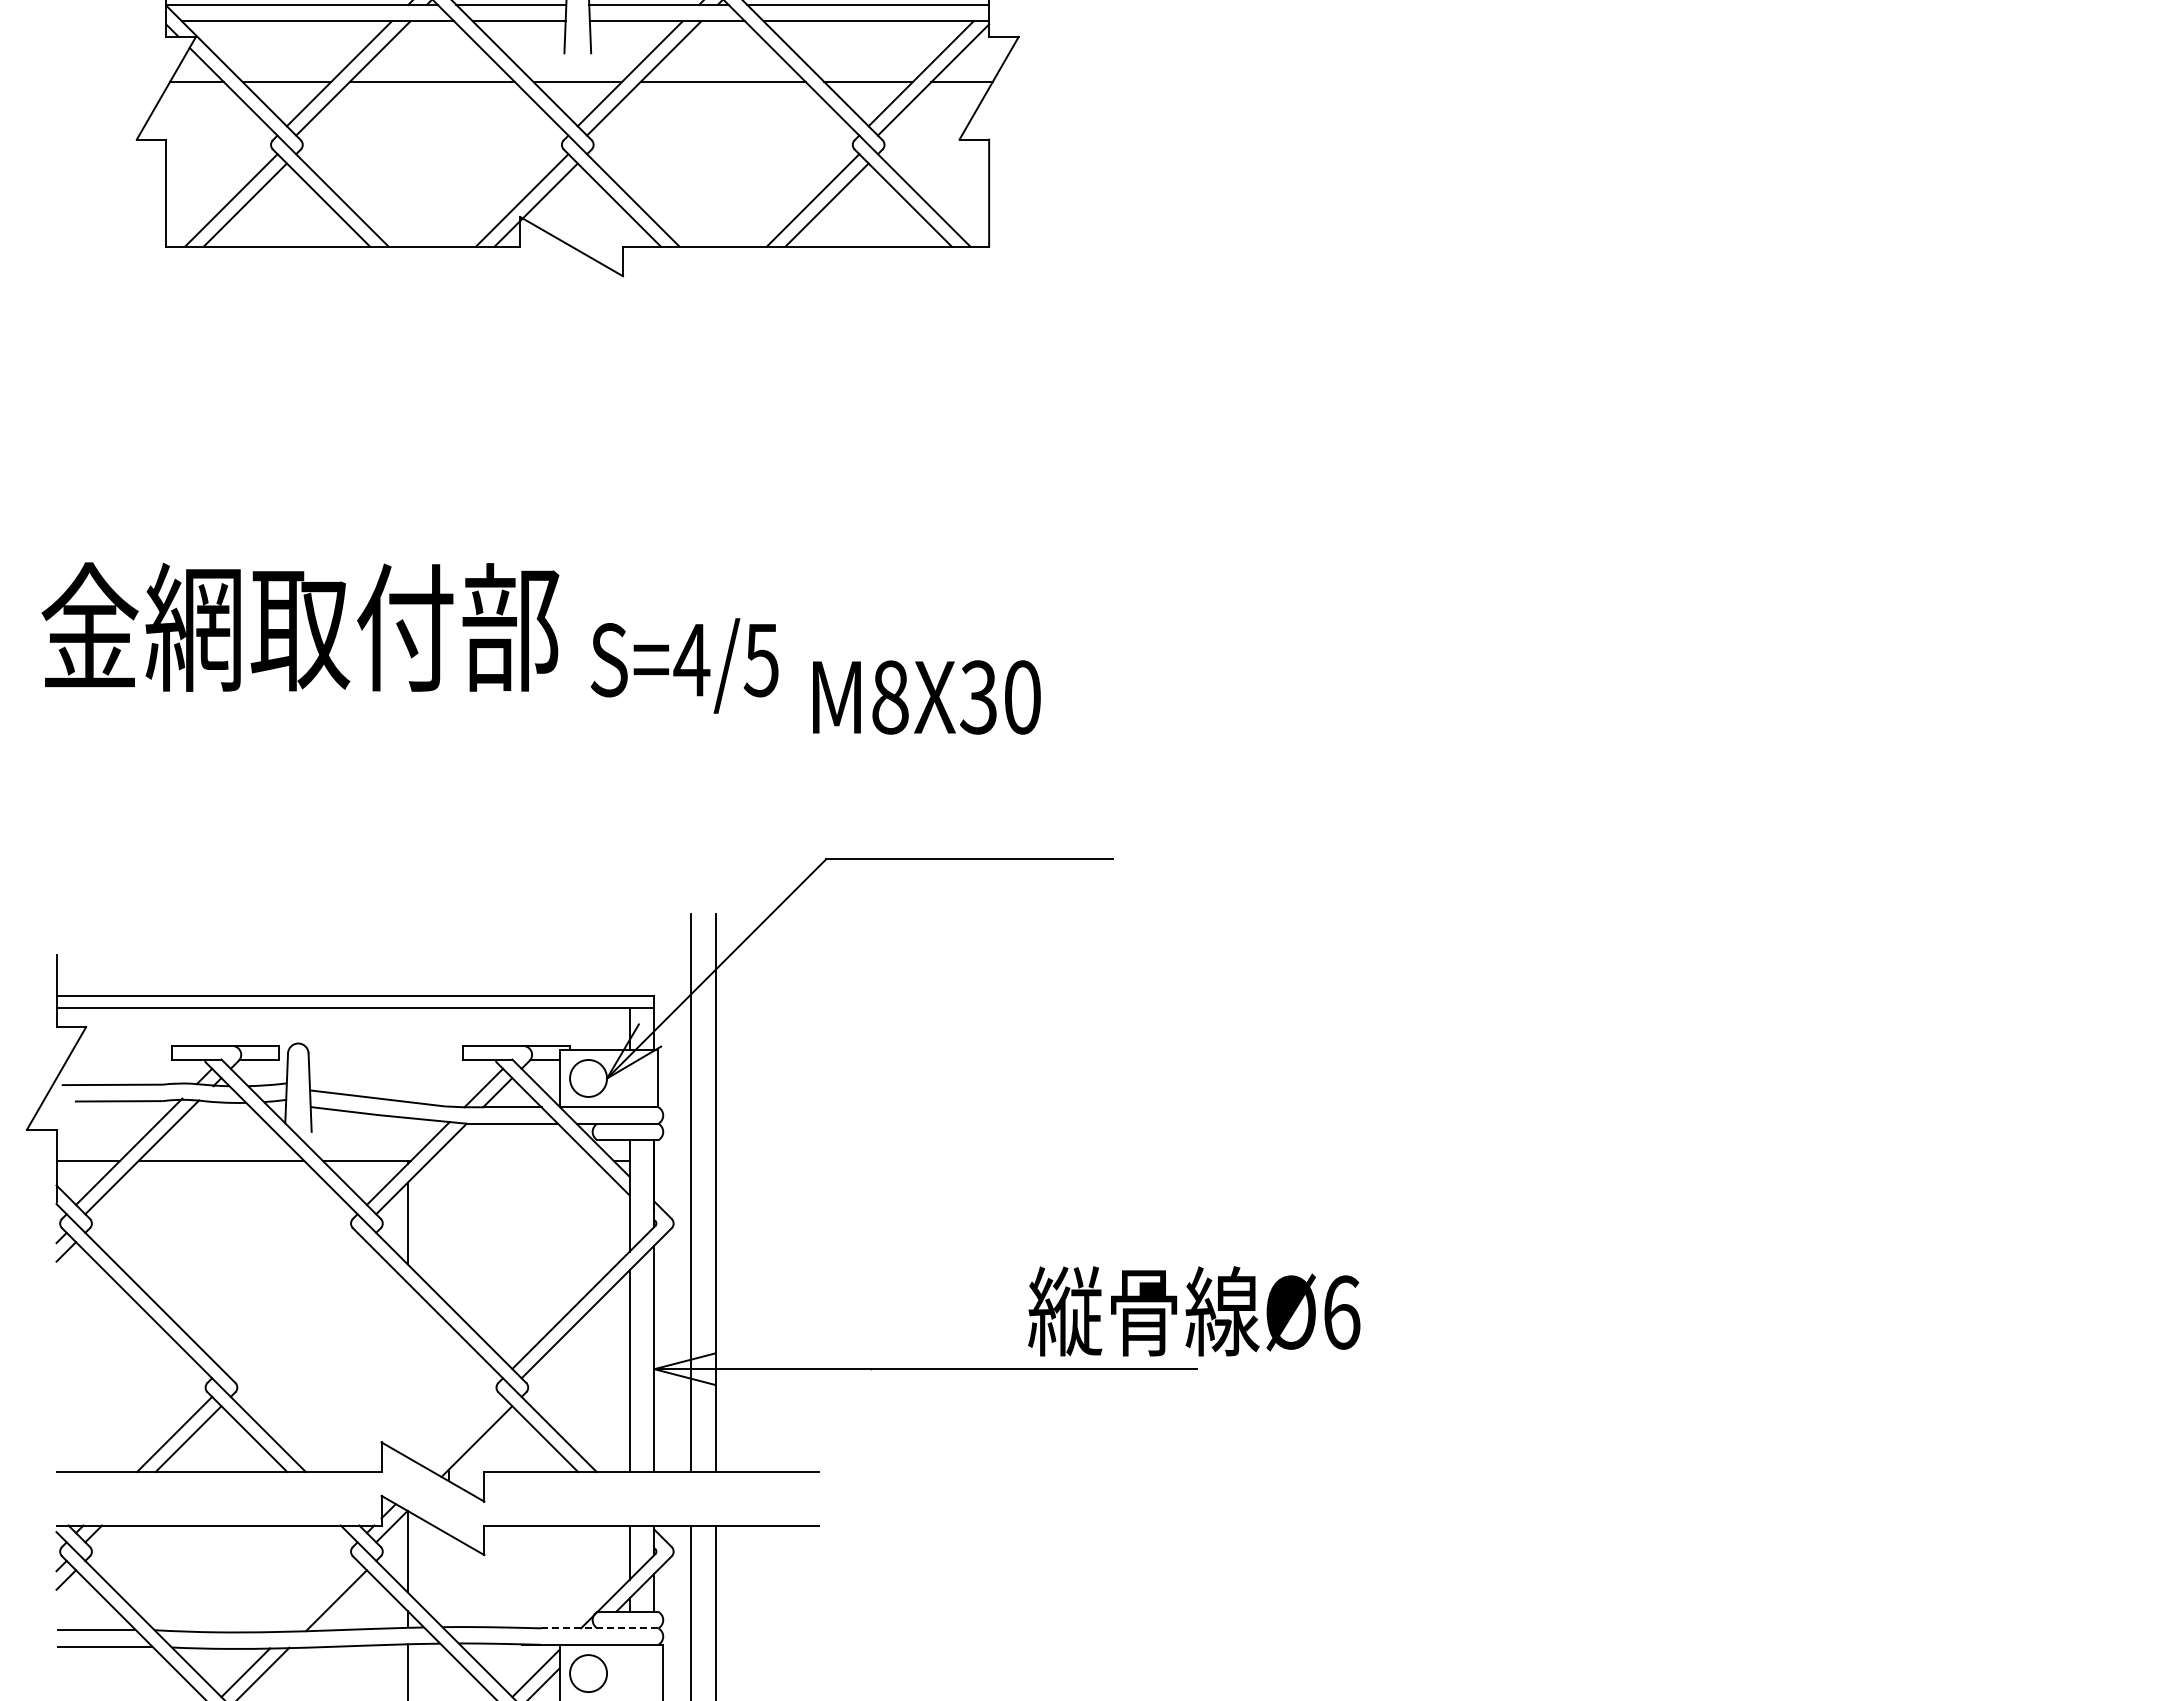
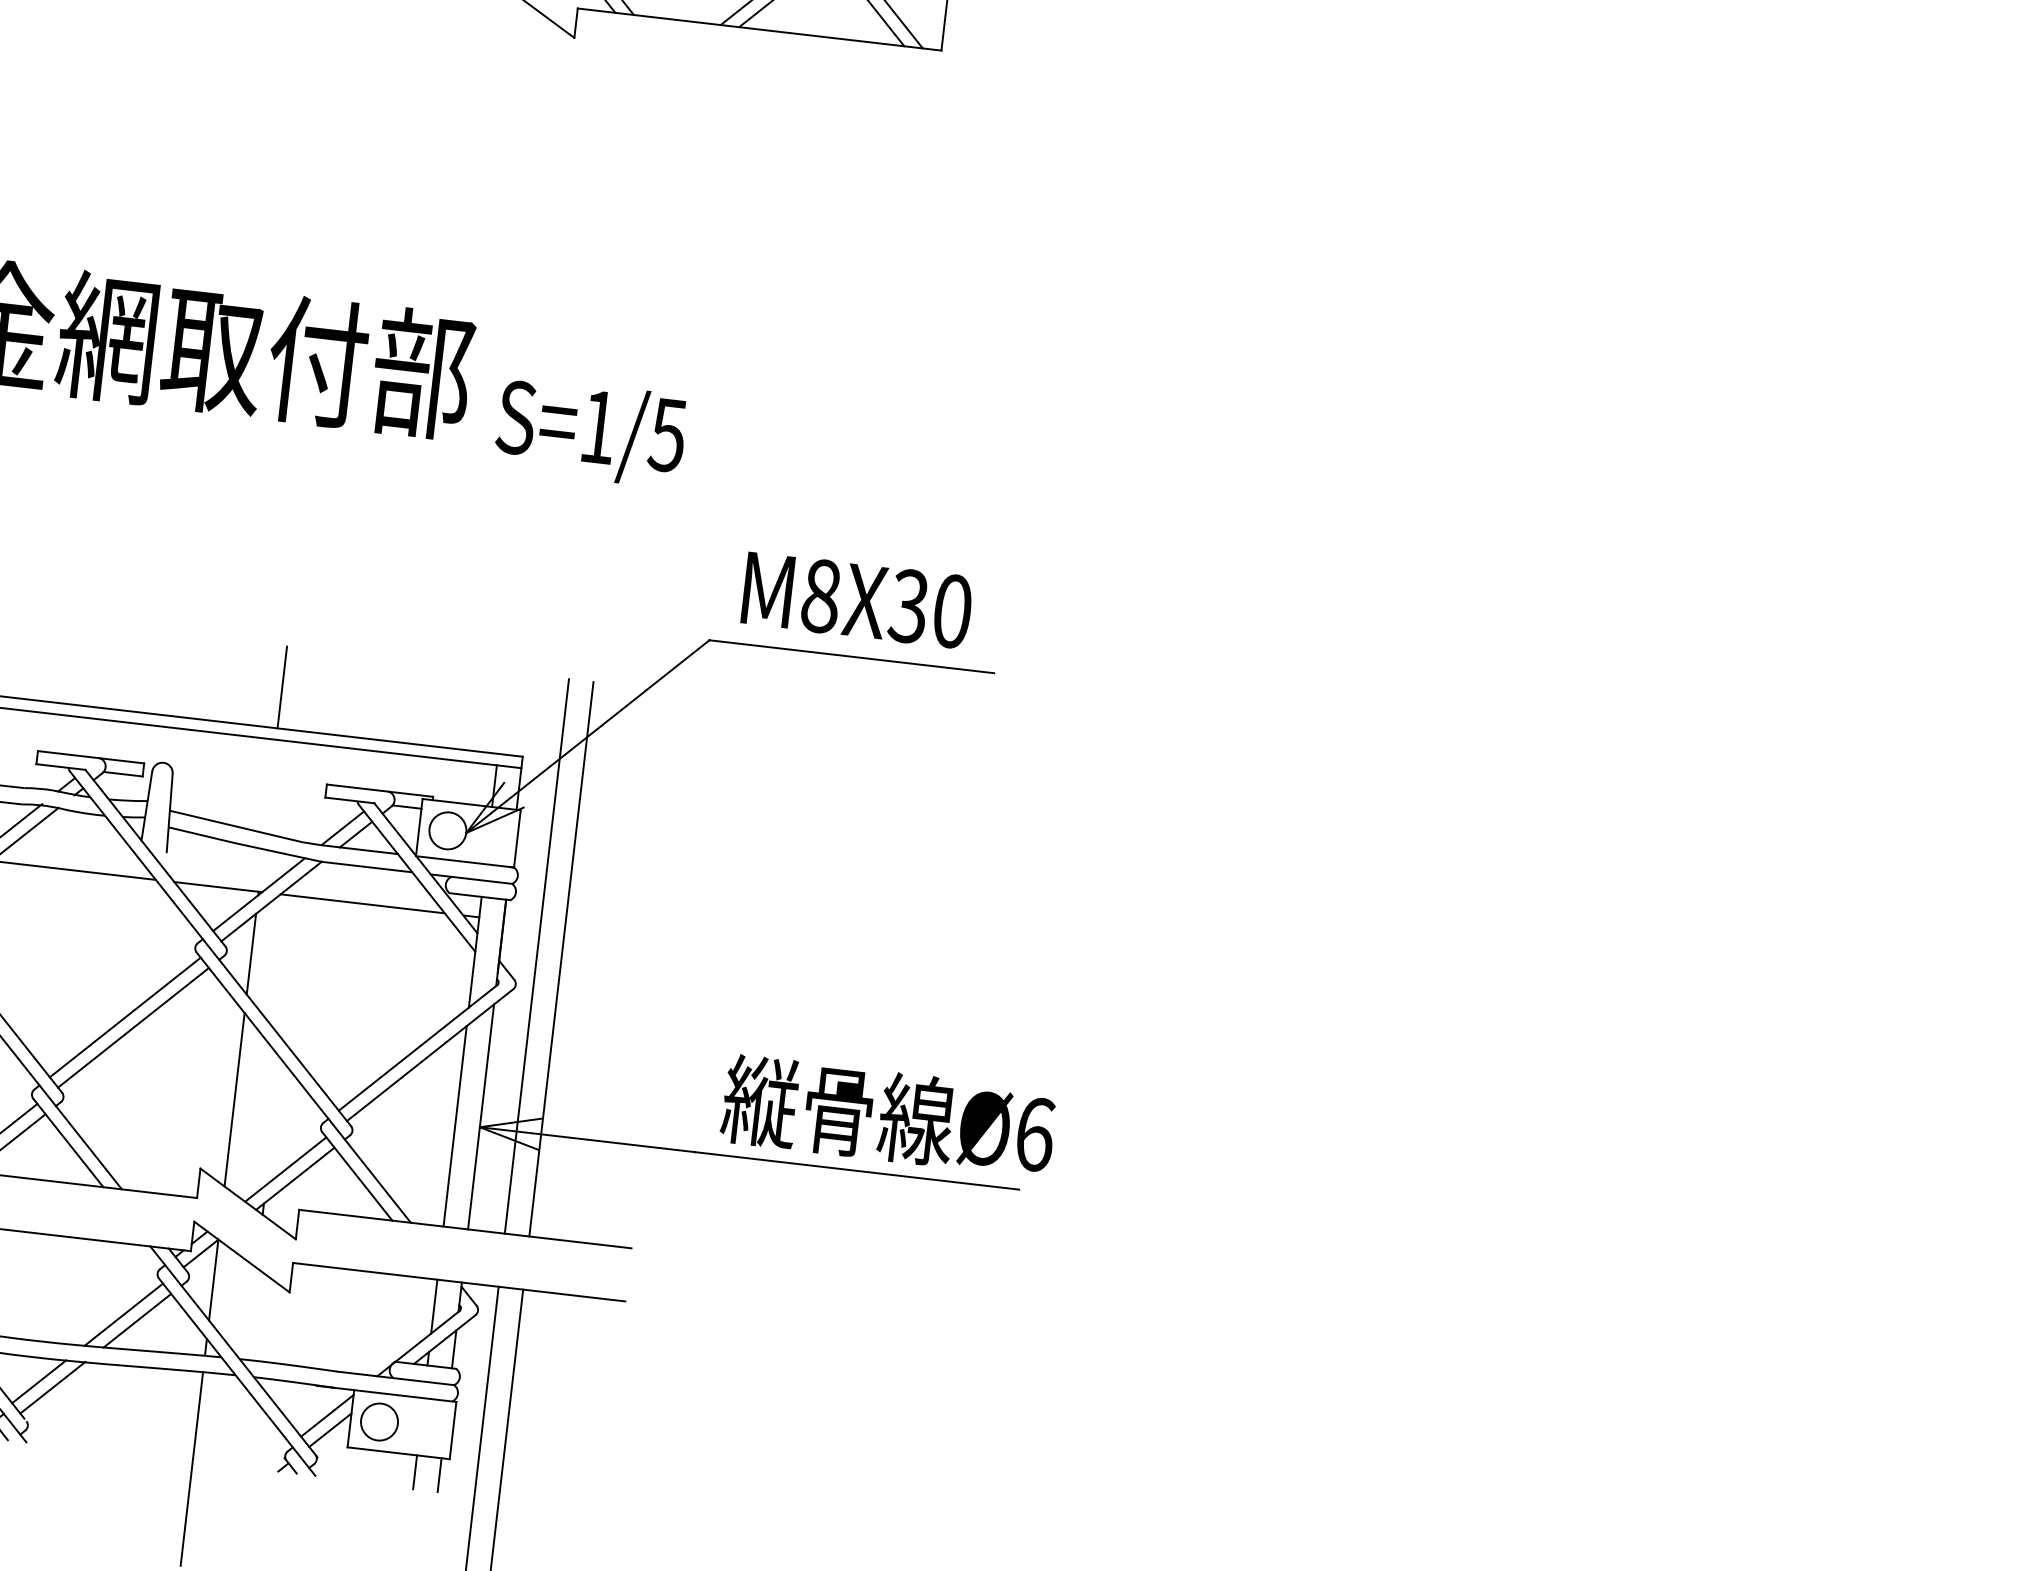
text: (691, 660) -> (598, 427), S=4/5 -> S=1/5
text: (926, 697) -> (857, 600), moved
line: (407, 954) -> (282, 686), added
line: (511, 1160) -> (361, 903), added
line: (289, 1300) -> (125, 1017), added
line: (298, 1310) -> (133, 1028), added
text: (1194, 1311) -> (888, 1116), moved
line: (407, 1369) -> (234, 1099), added
line: (466, 1433) -> (285, 1169), added
line: (321, 1595) -> (123, 1313), added
line: (599, 1628) -> (395, 1378), dashed -> solid

